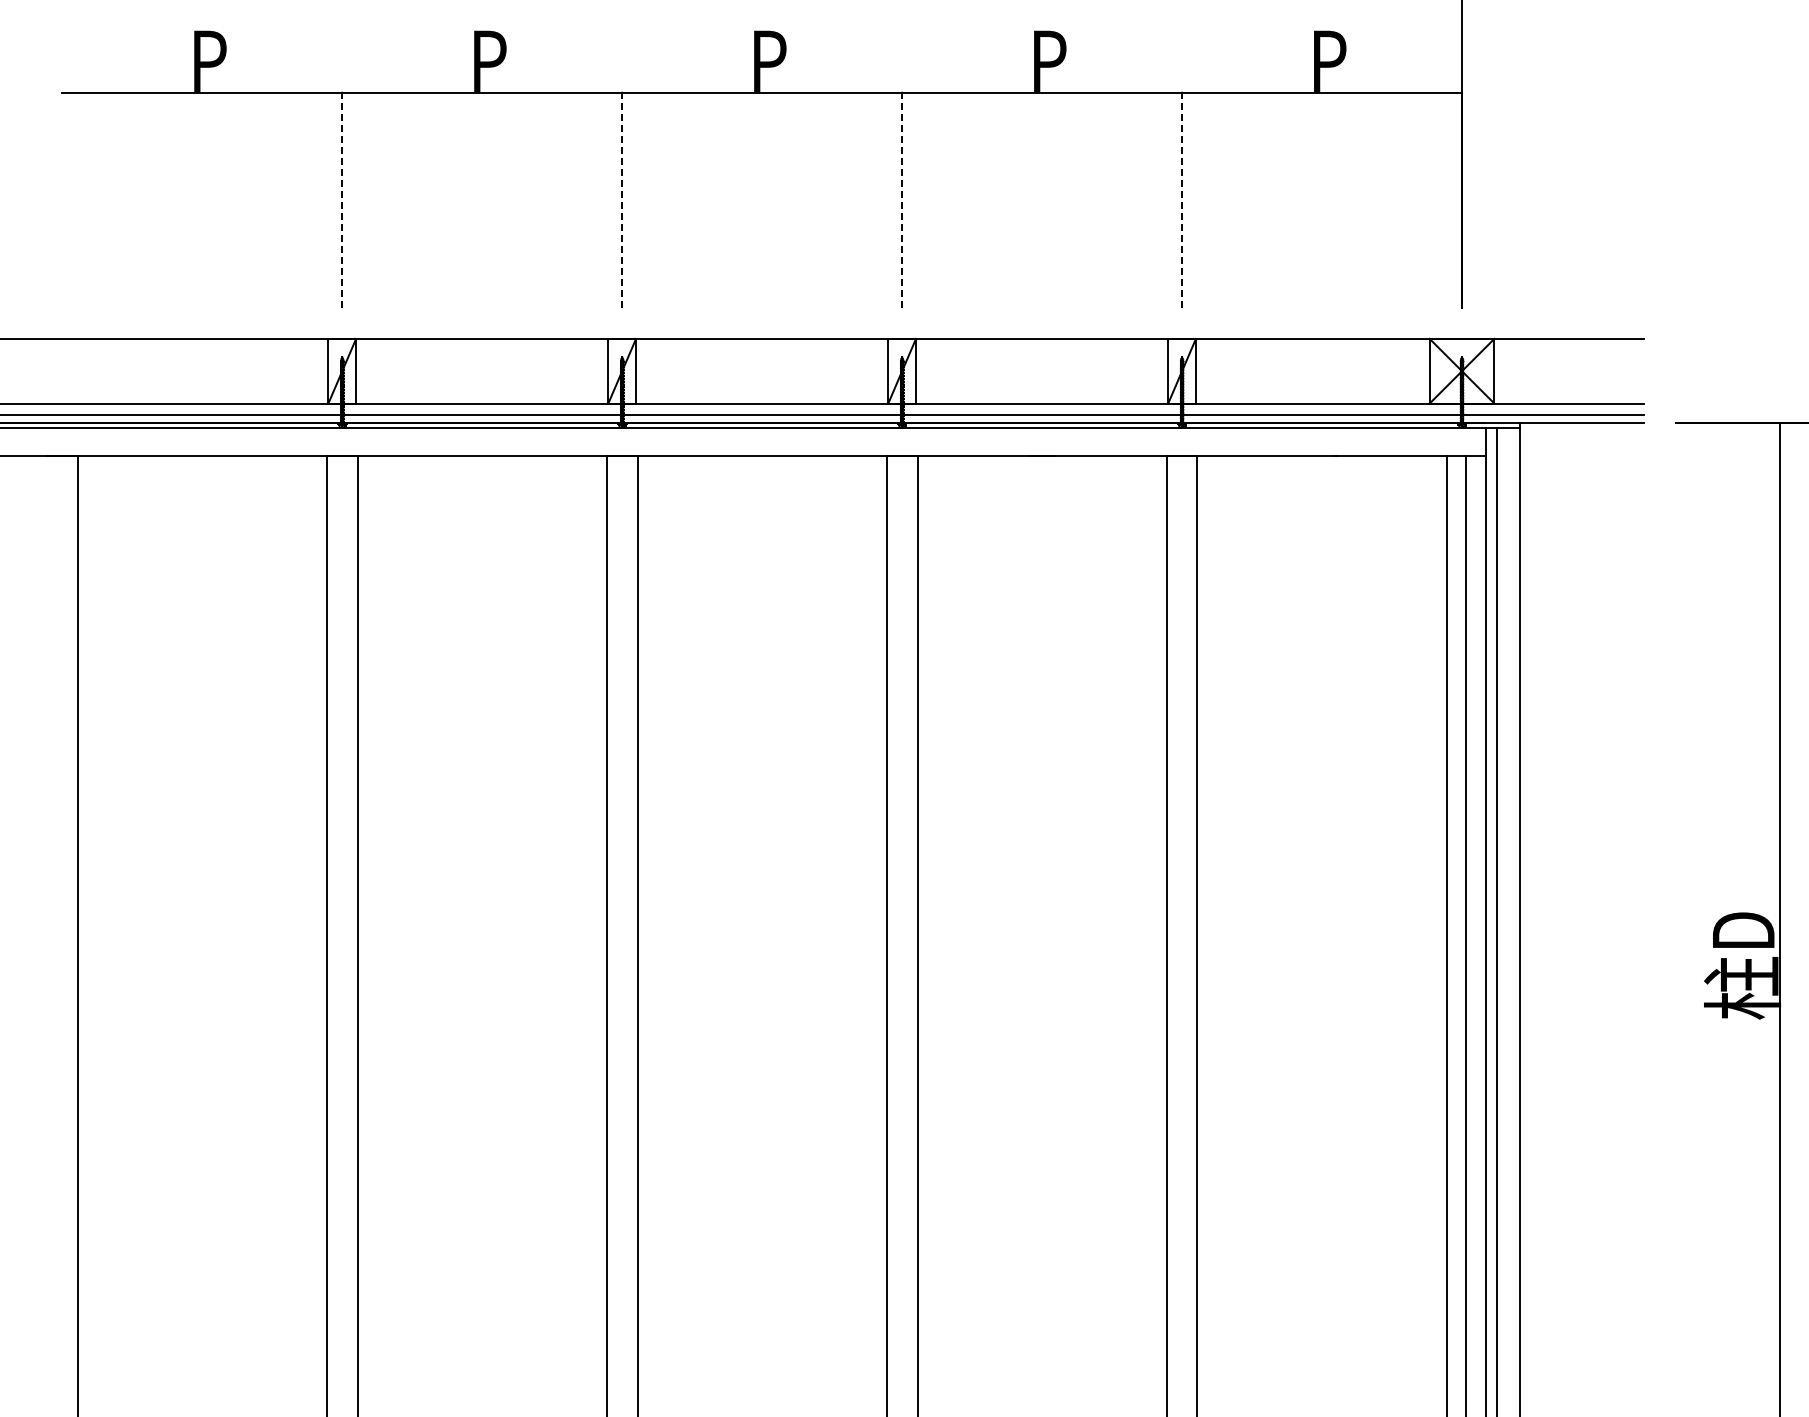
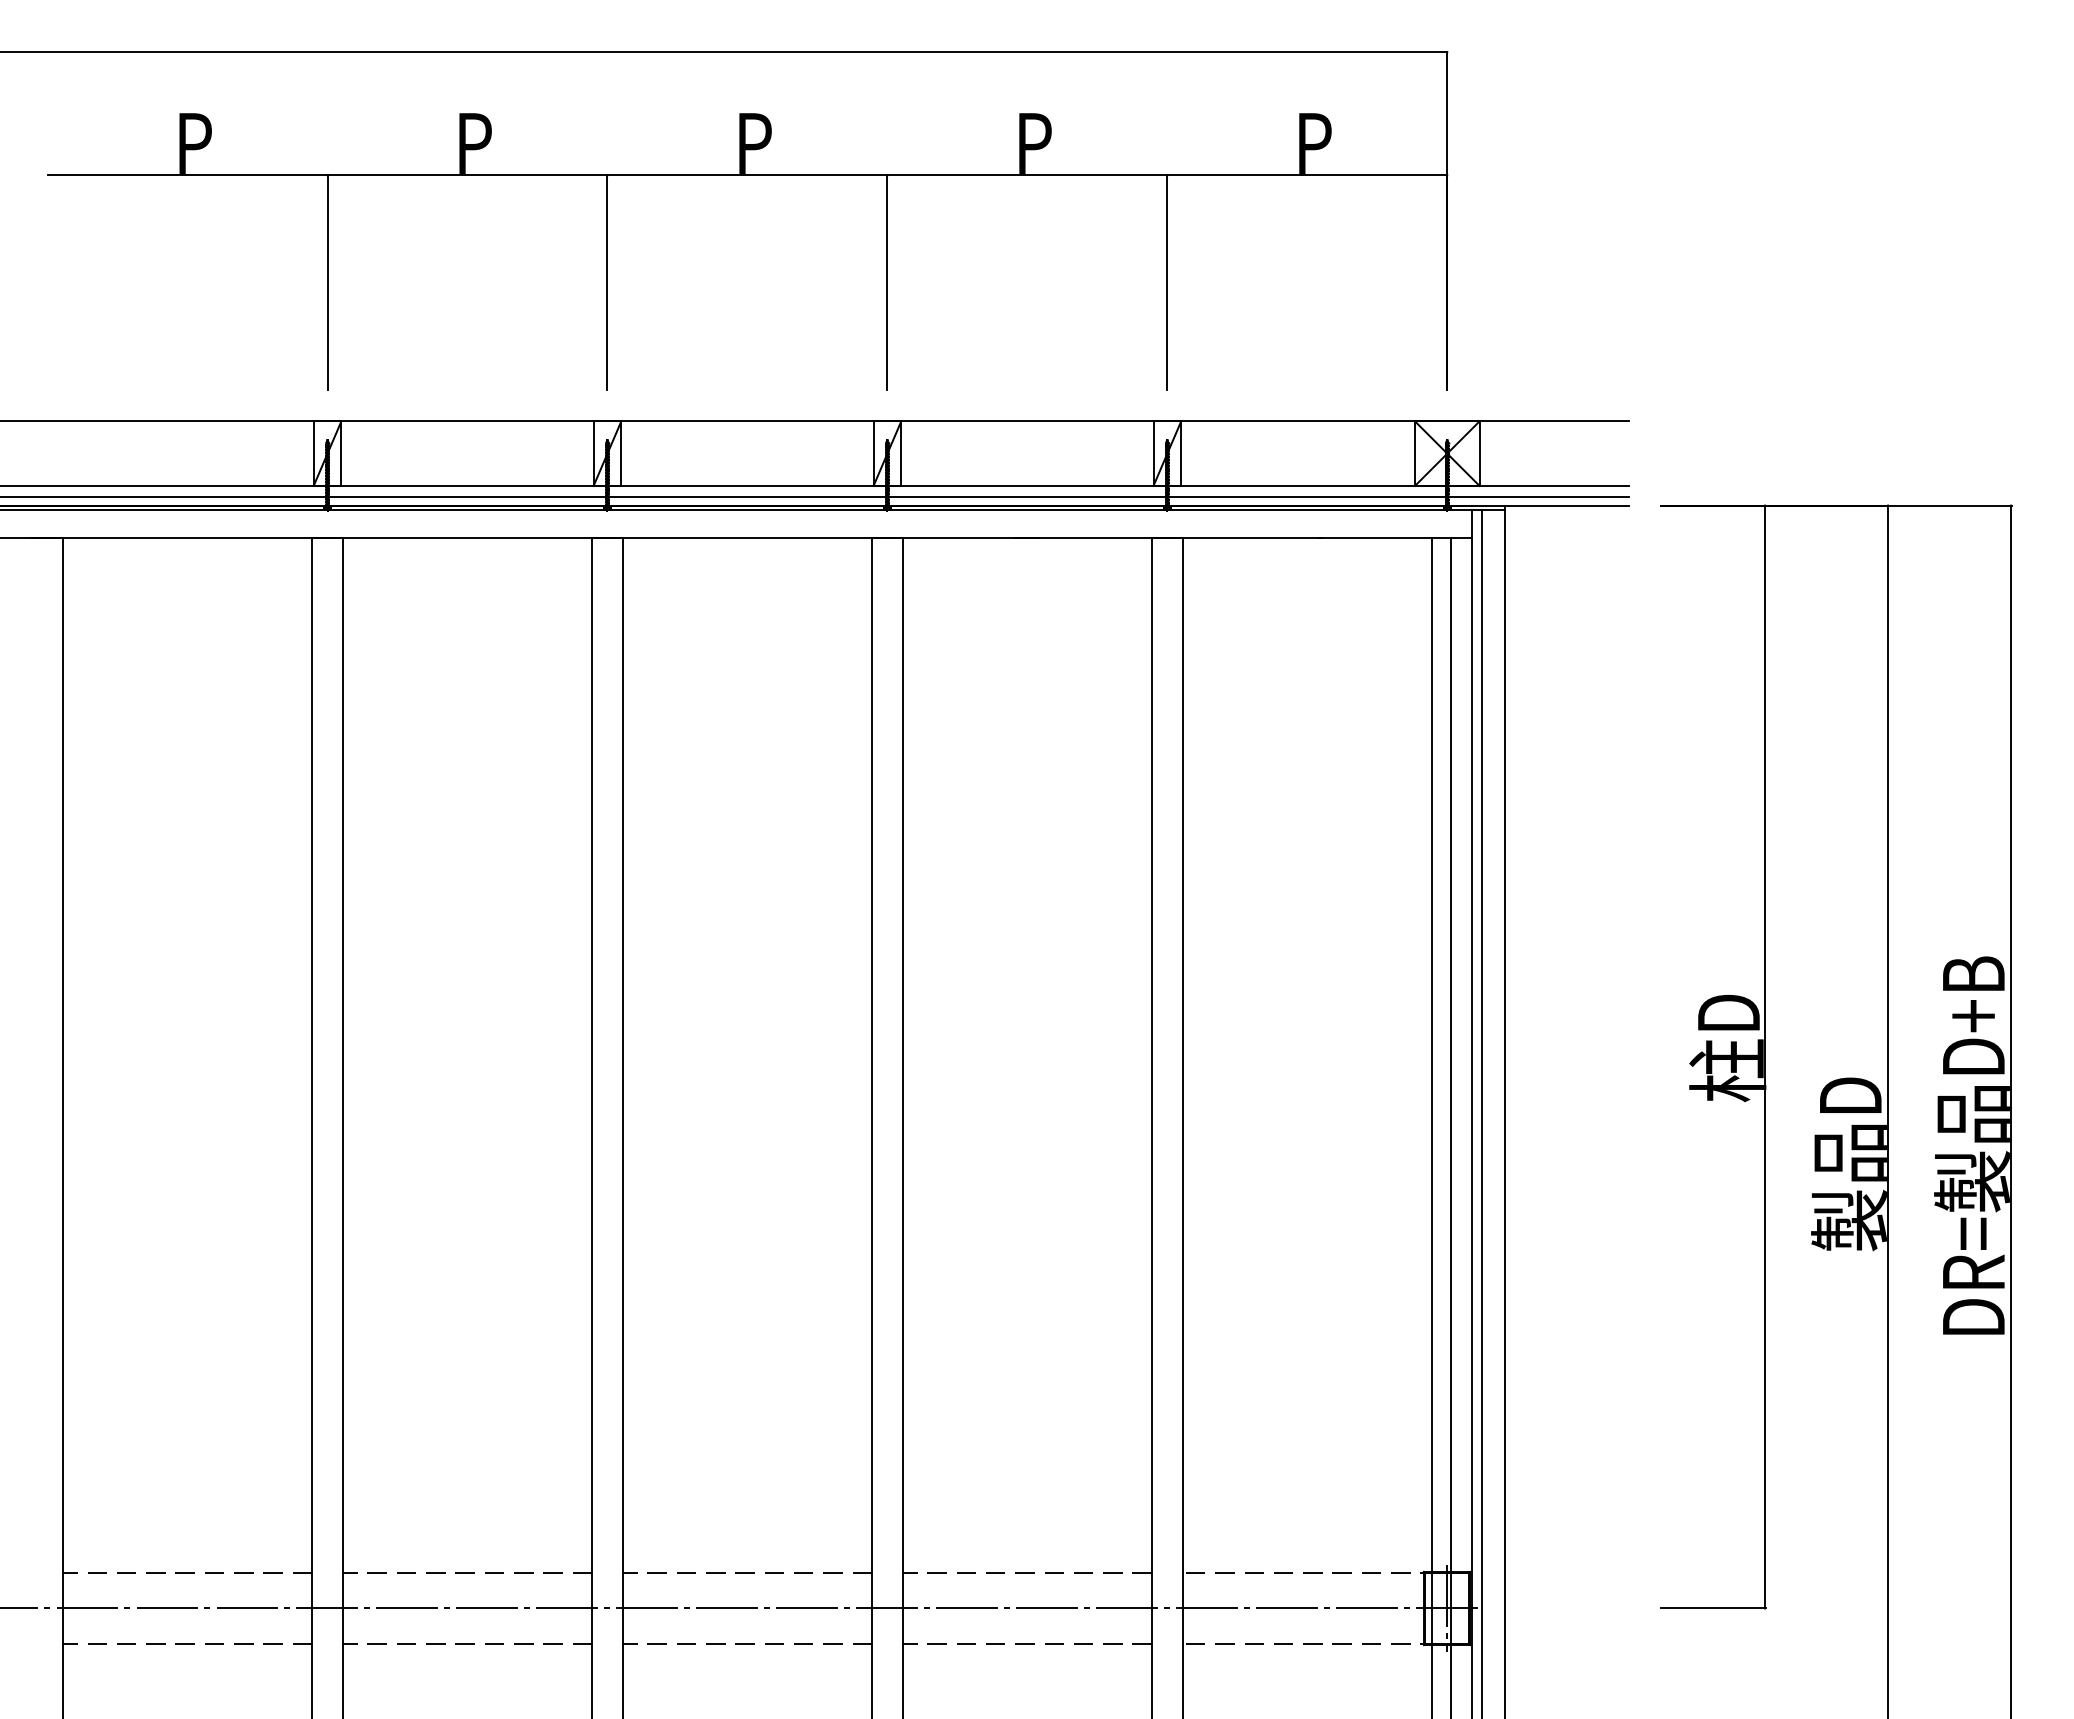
line: (342, 200) -> (327, 282), dashed -> solid
line: (622, 200) -> (607, 282), dashed -> solid
line: (902, 200) -> (887, 282), dashed -> solid
line: (1182, 200) -> (1167, 282), dashed -> solid

